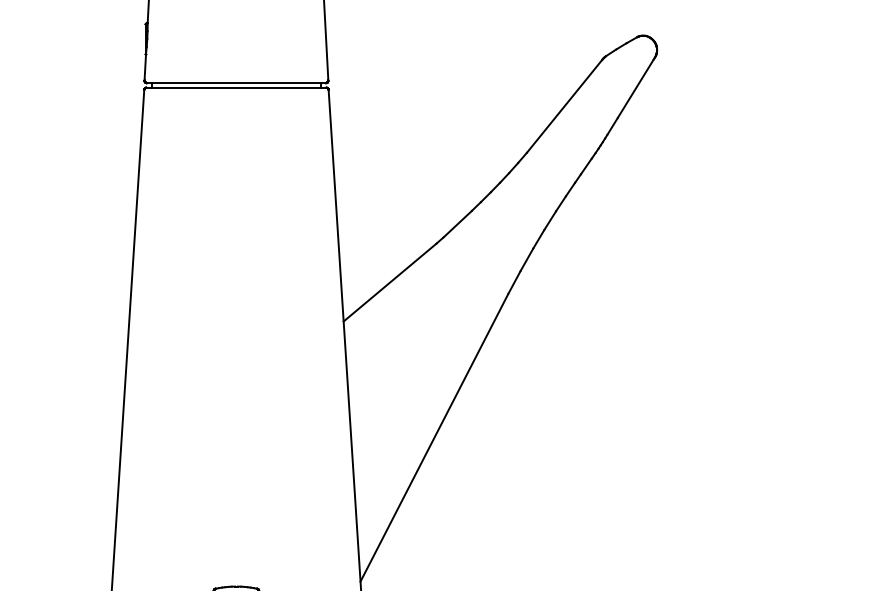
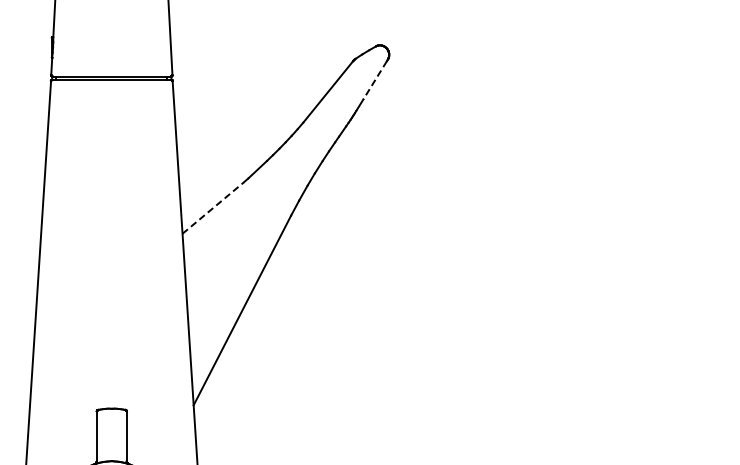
line: (636, 88) -> (375, 80), solid -> dashed
line: (390, 281) -> (213, 207), solid -> dashed

